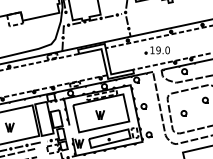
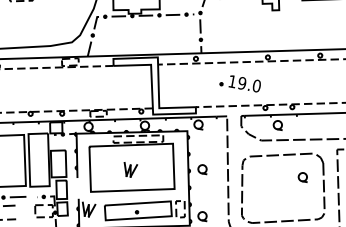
part: (183, 113) -> (263, 192), removed

